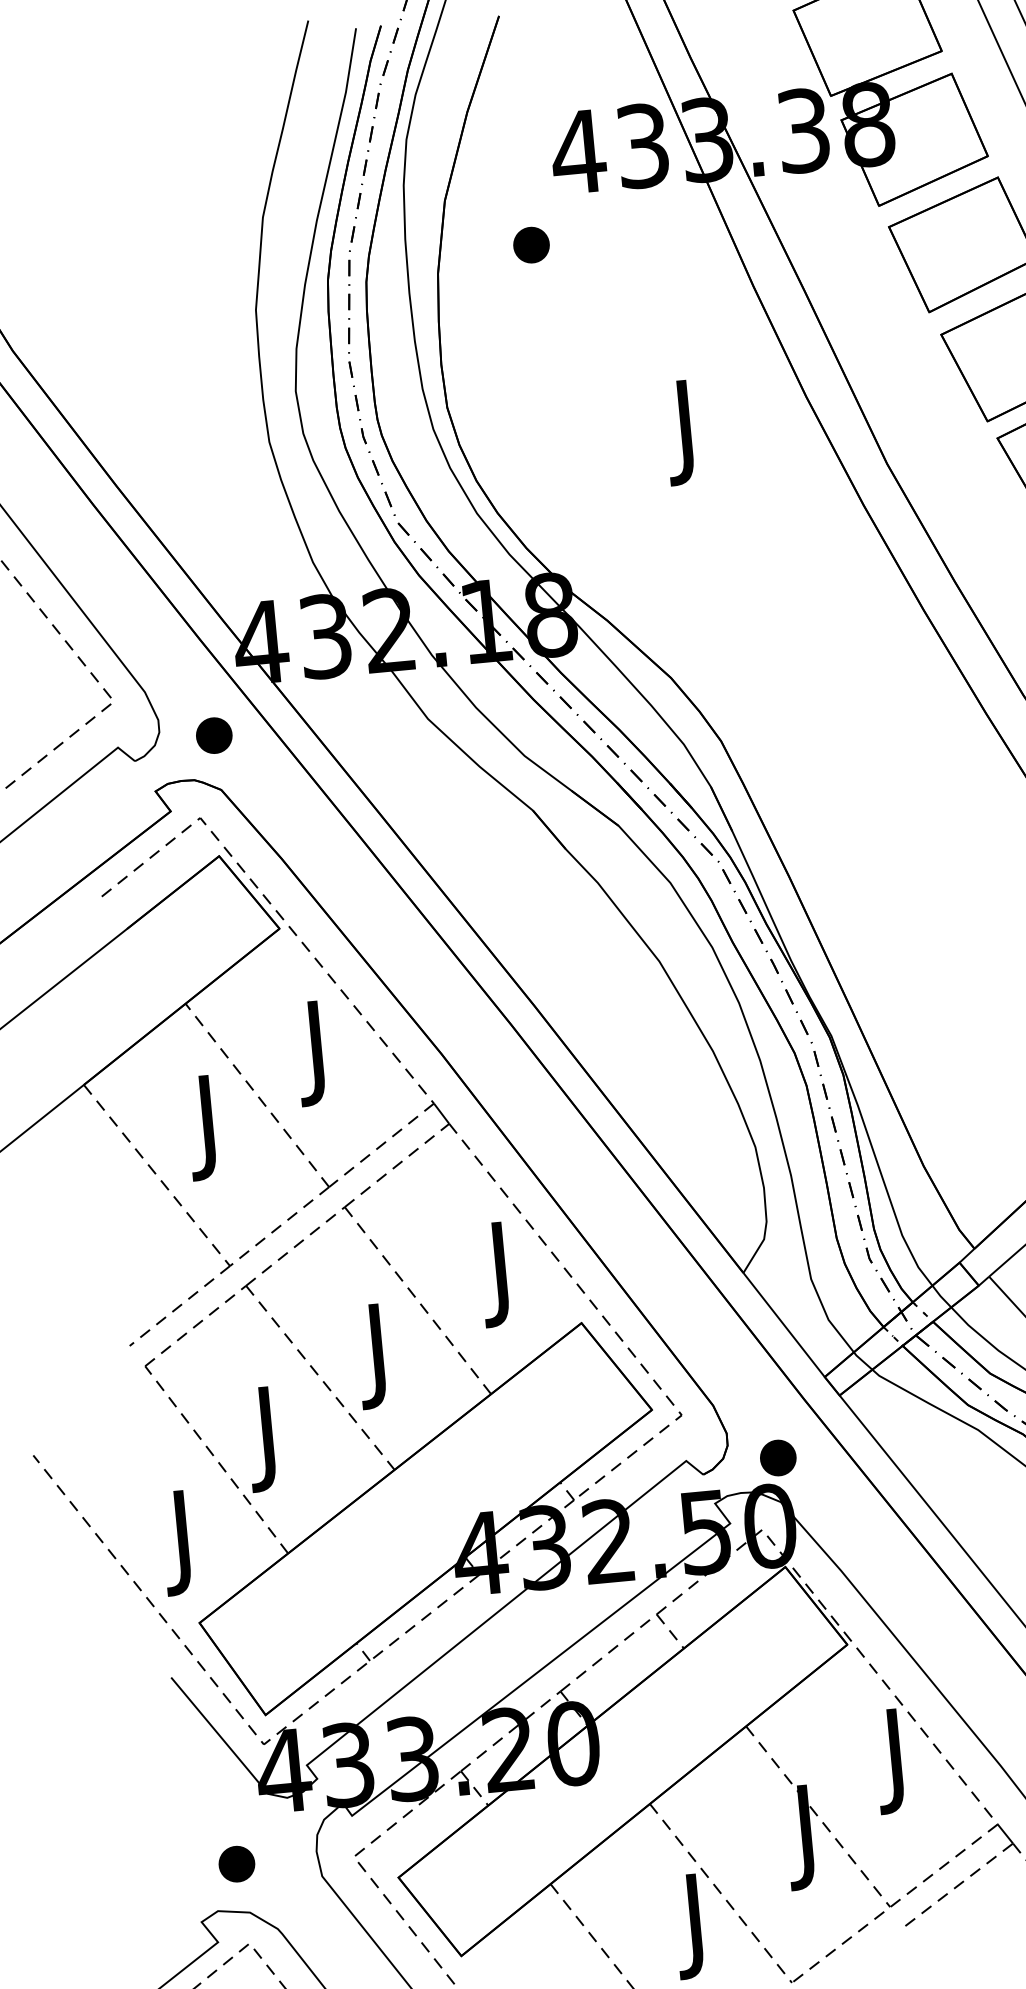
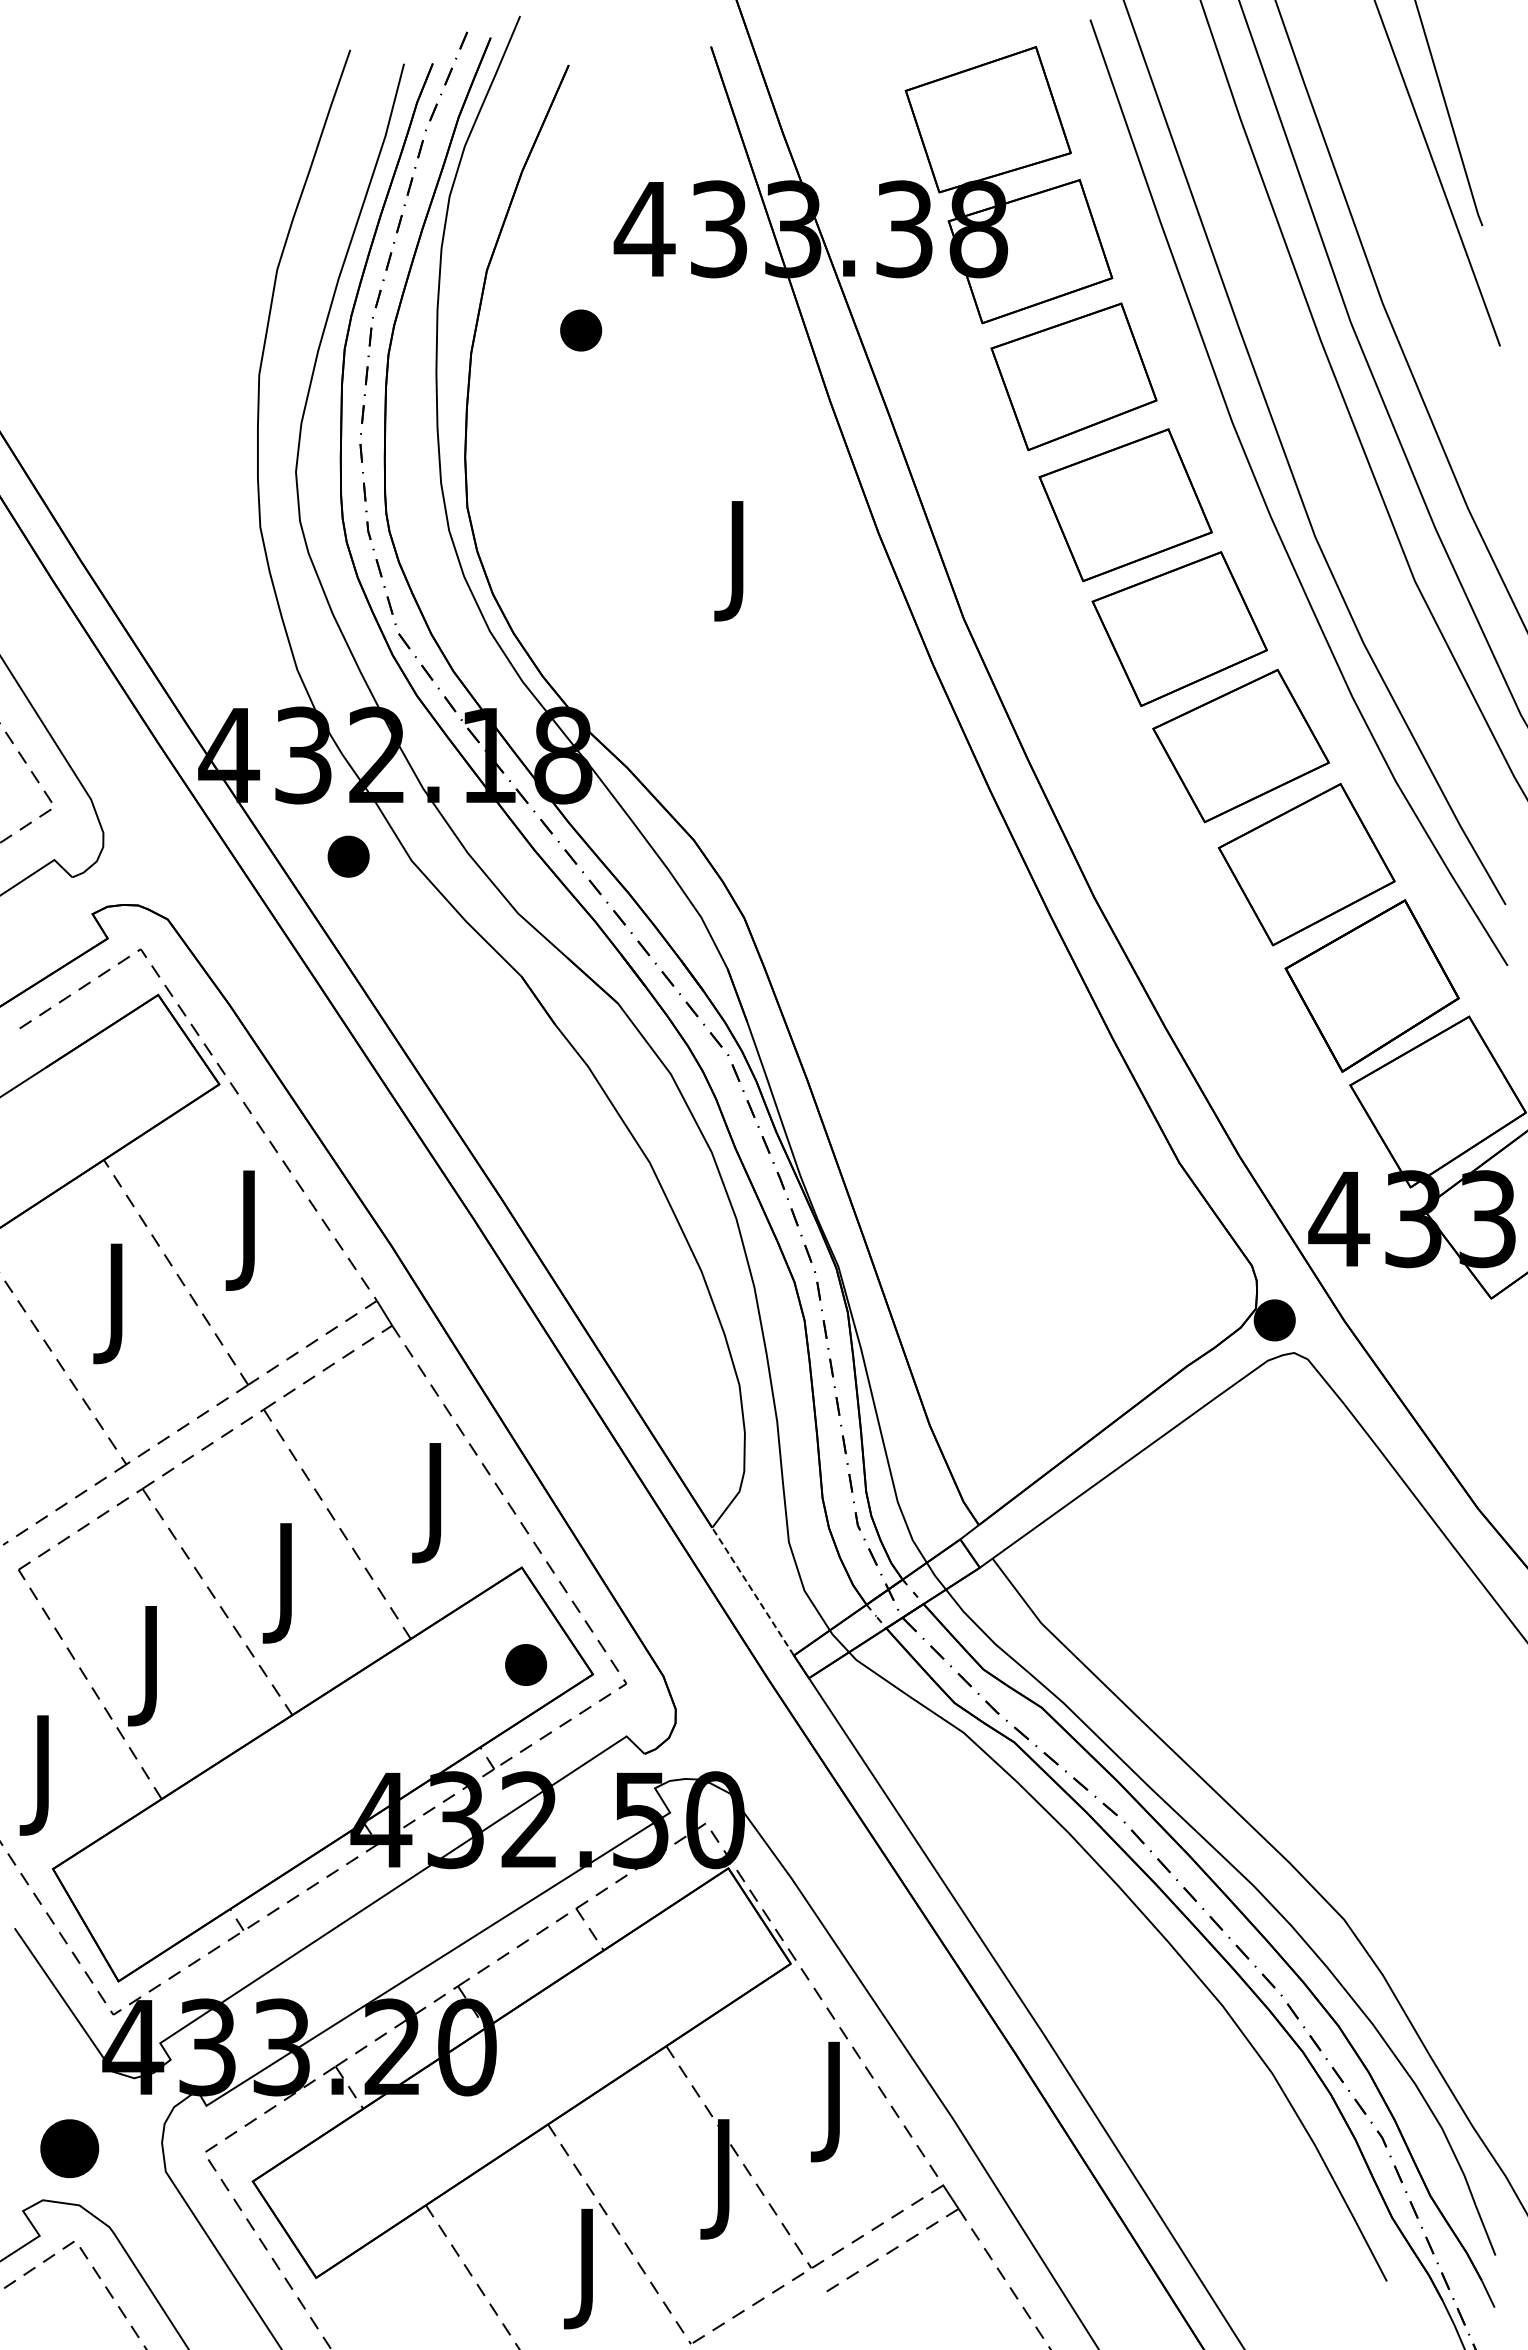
part: (214, 735) -> (348, 856), moved
line: (784, 1324) -> (753, 1591), solid -> dashed
part: (778, 1457) -> (526, 1664), moved
part: (236, 1864) -> (69, 2148), size x1.4

